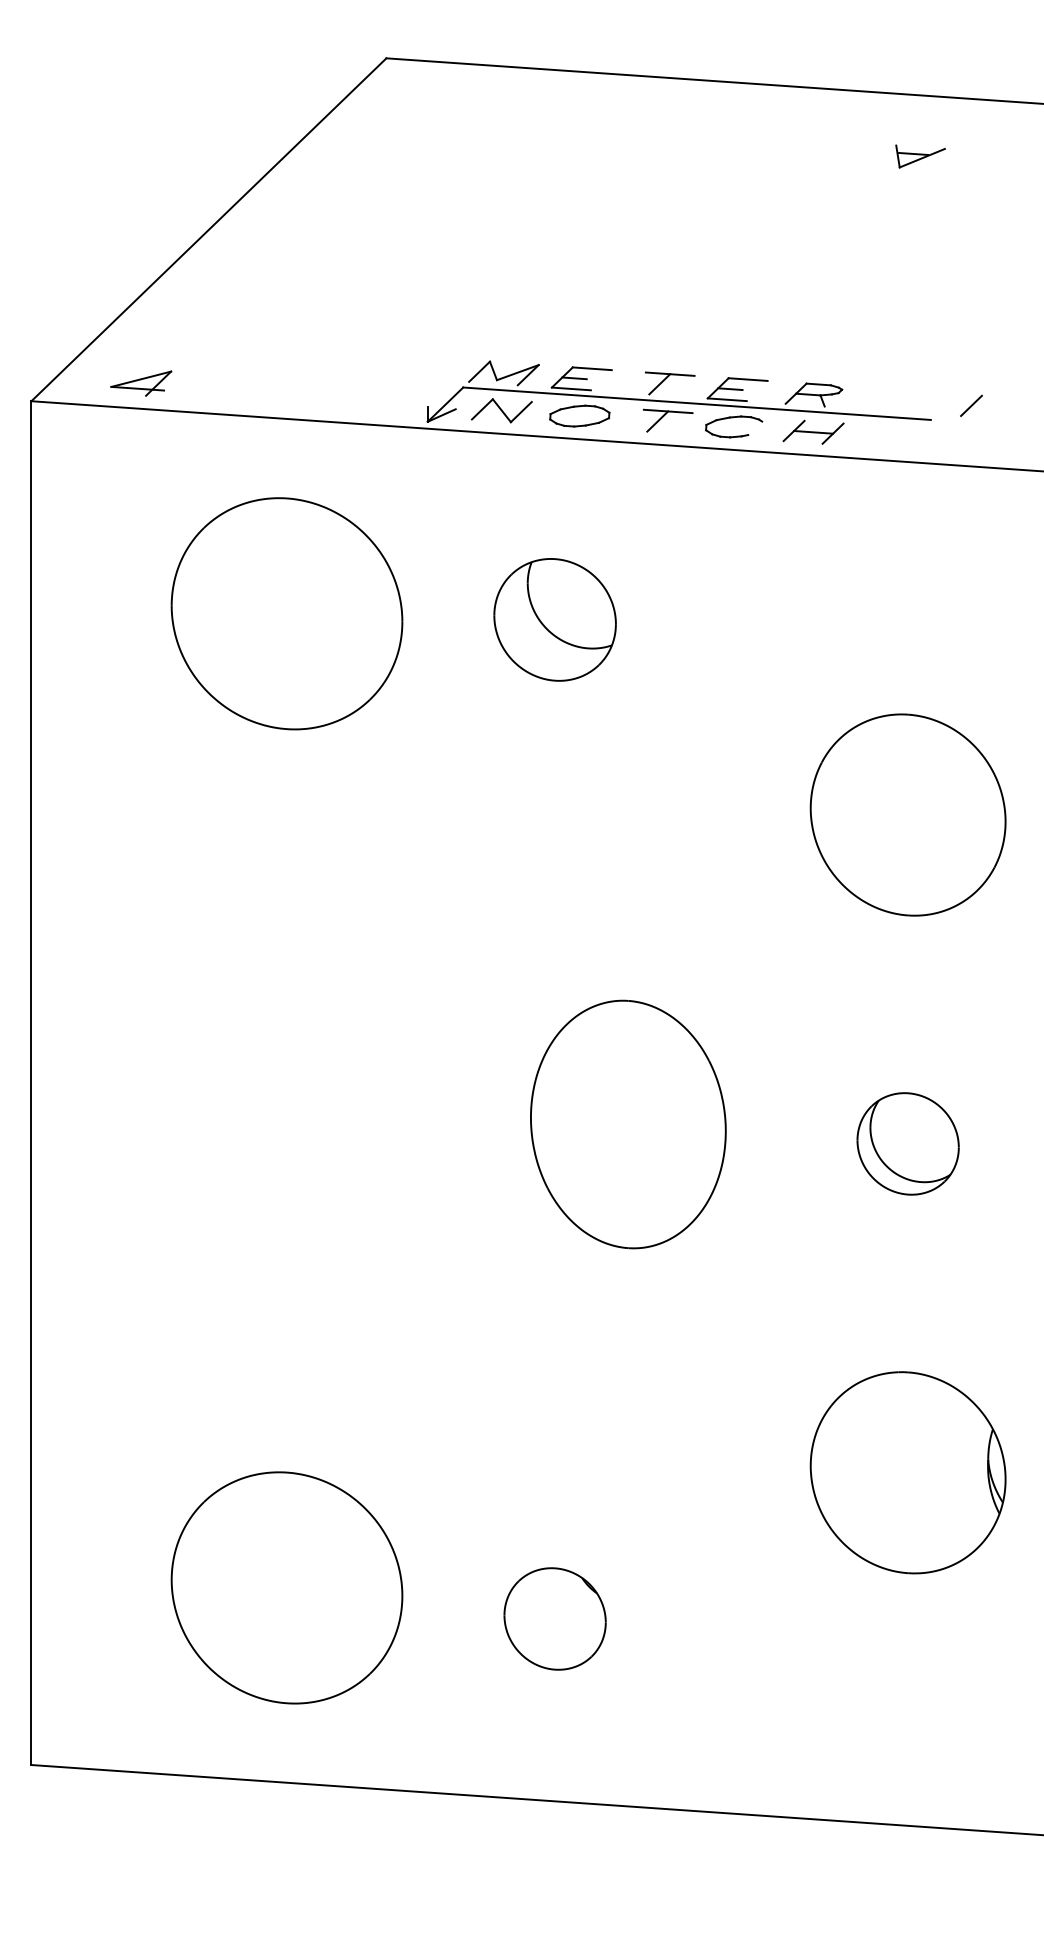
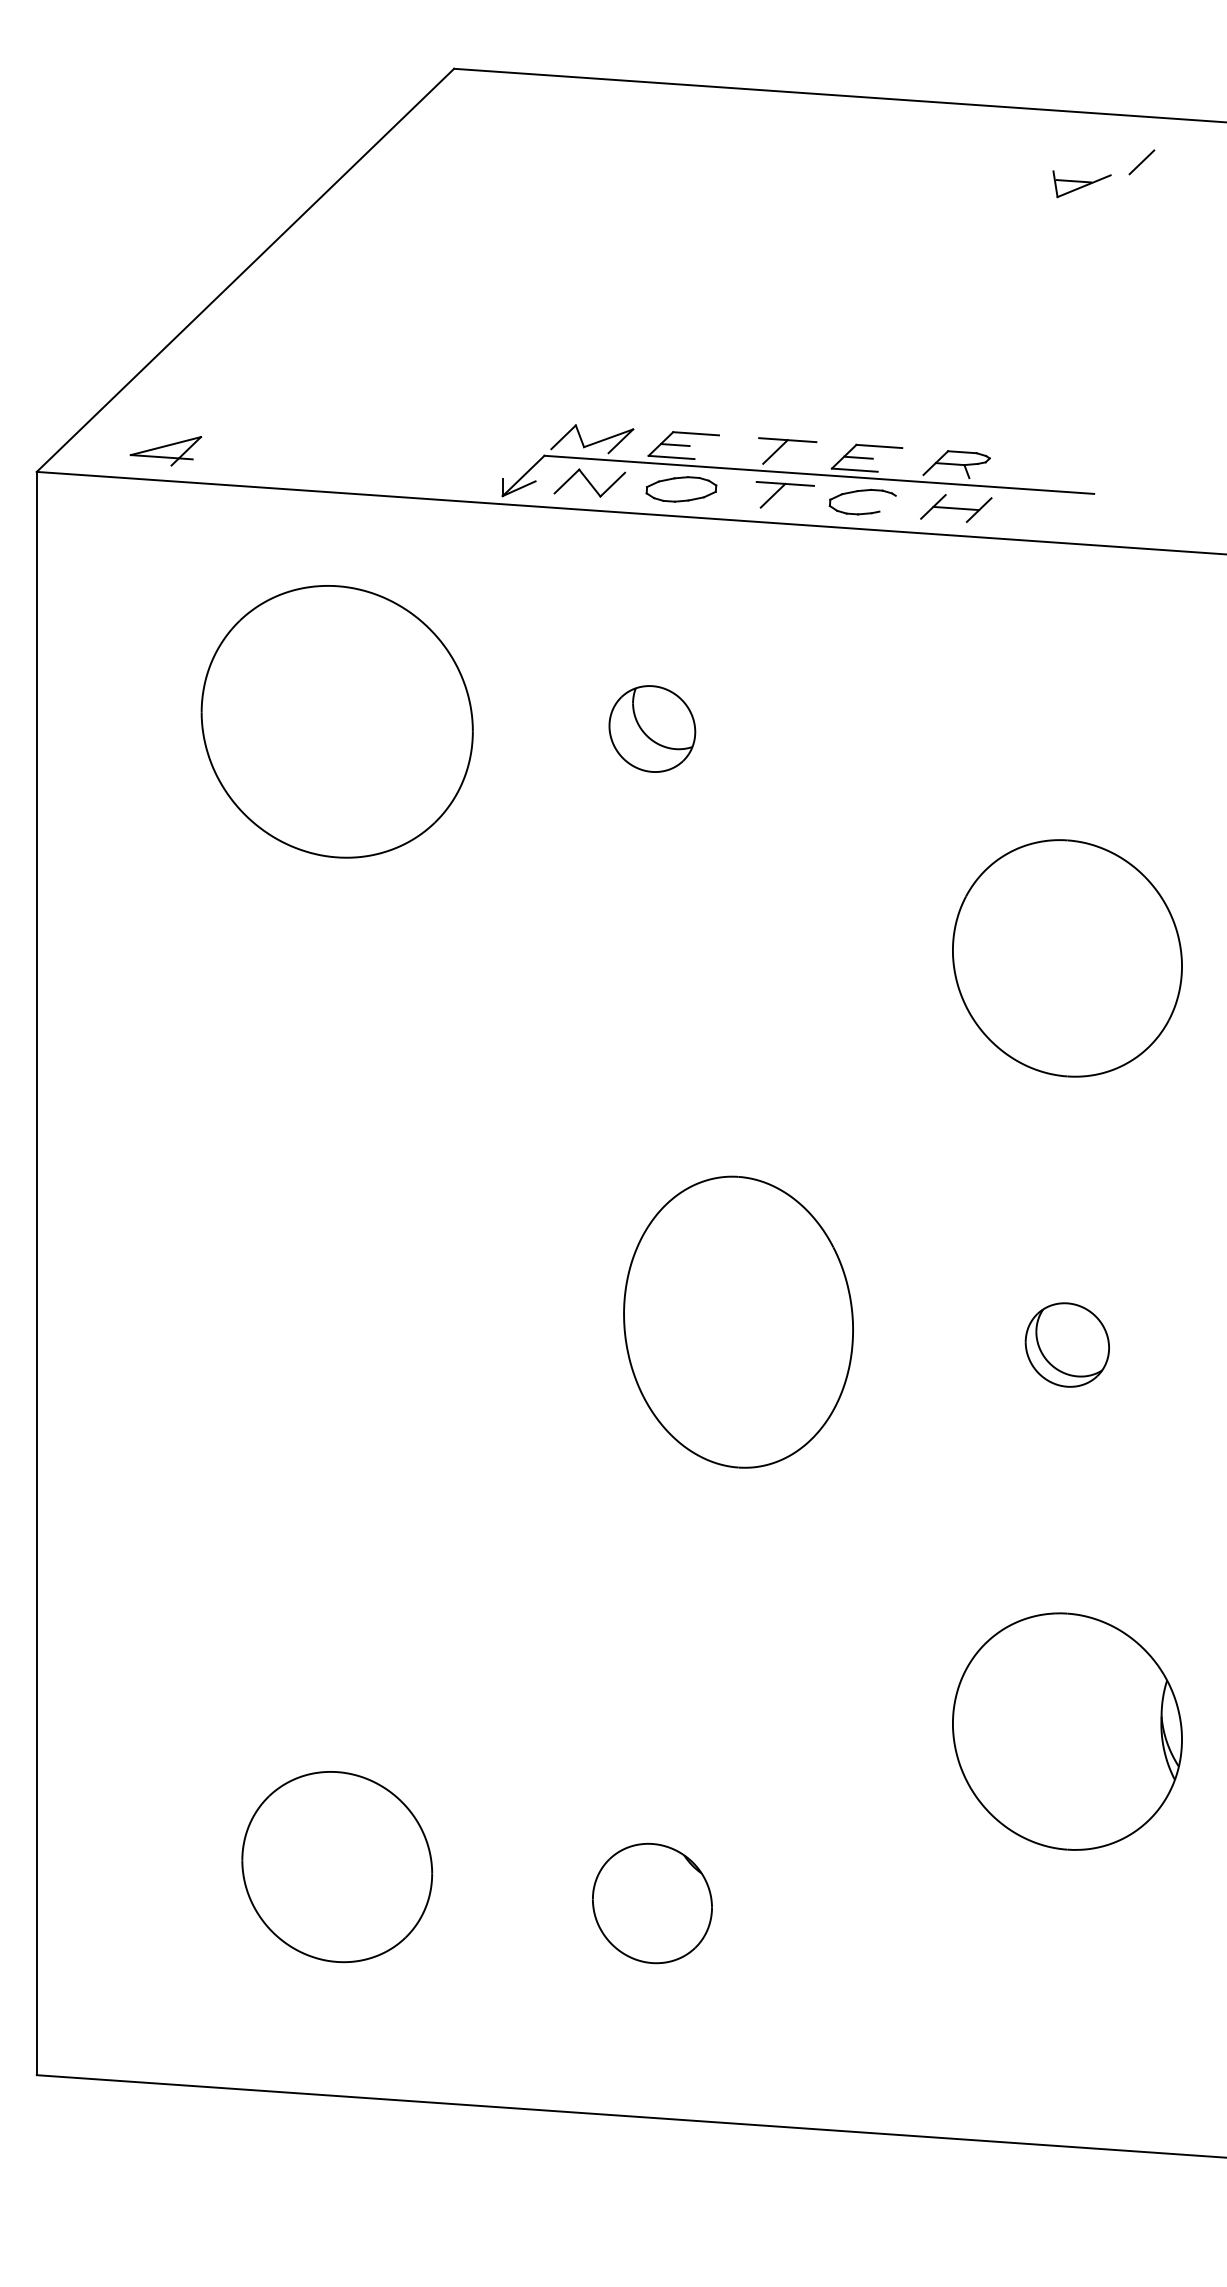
line: (971, 405) -> (1141, 161), moved
part: (554, 619) -> (651, 728), size x0.6
part: (907, 1143) -> (1066, 1344), size x0.7
part: (286, 1587) -> (336, 1866), size x0.7

